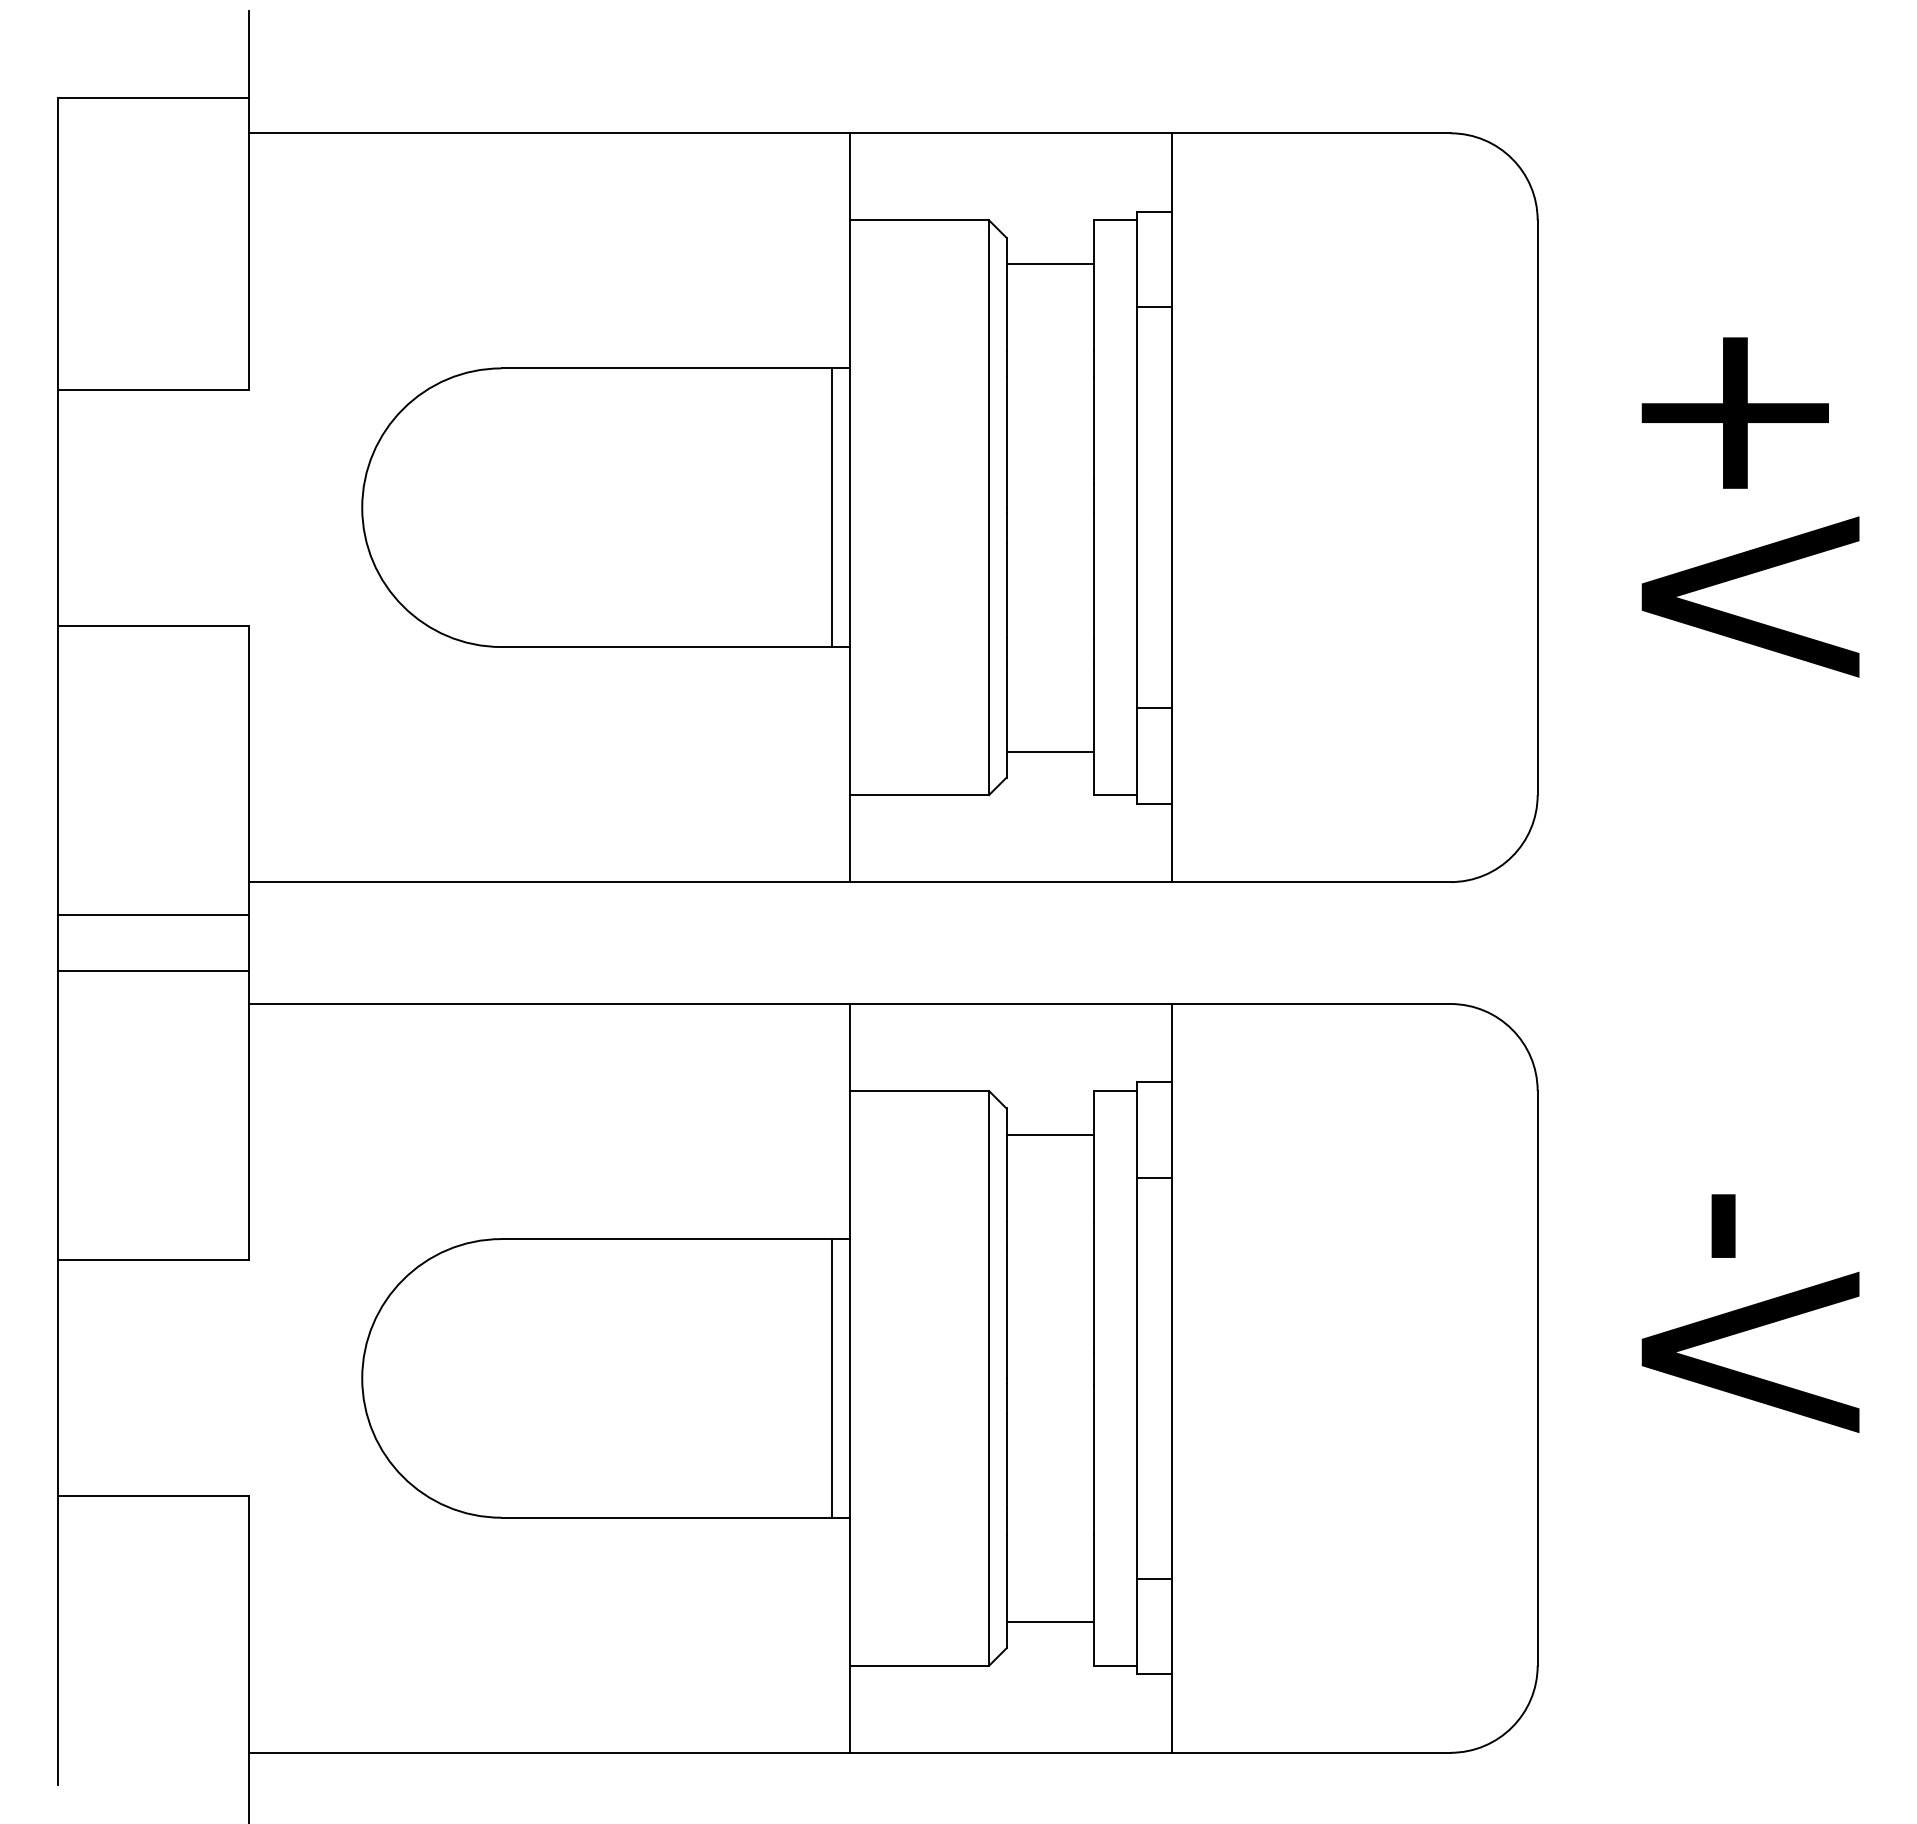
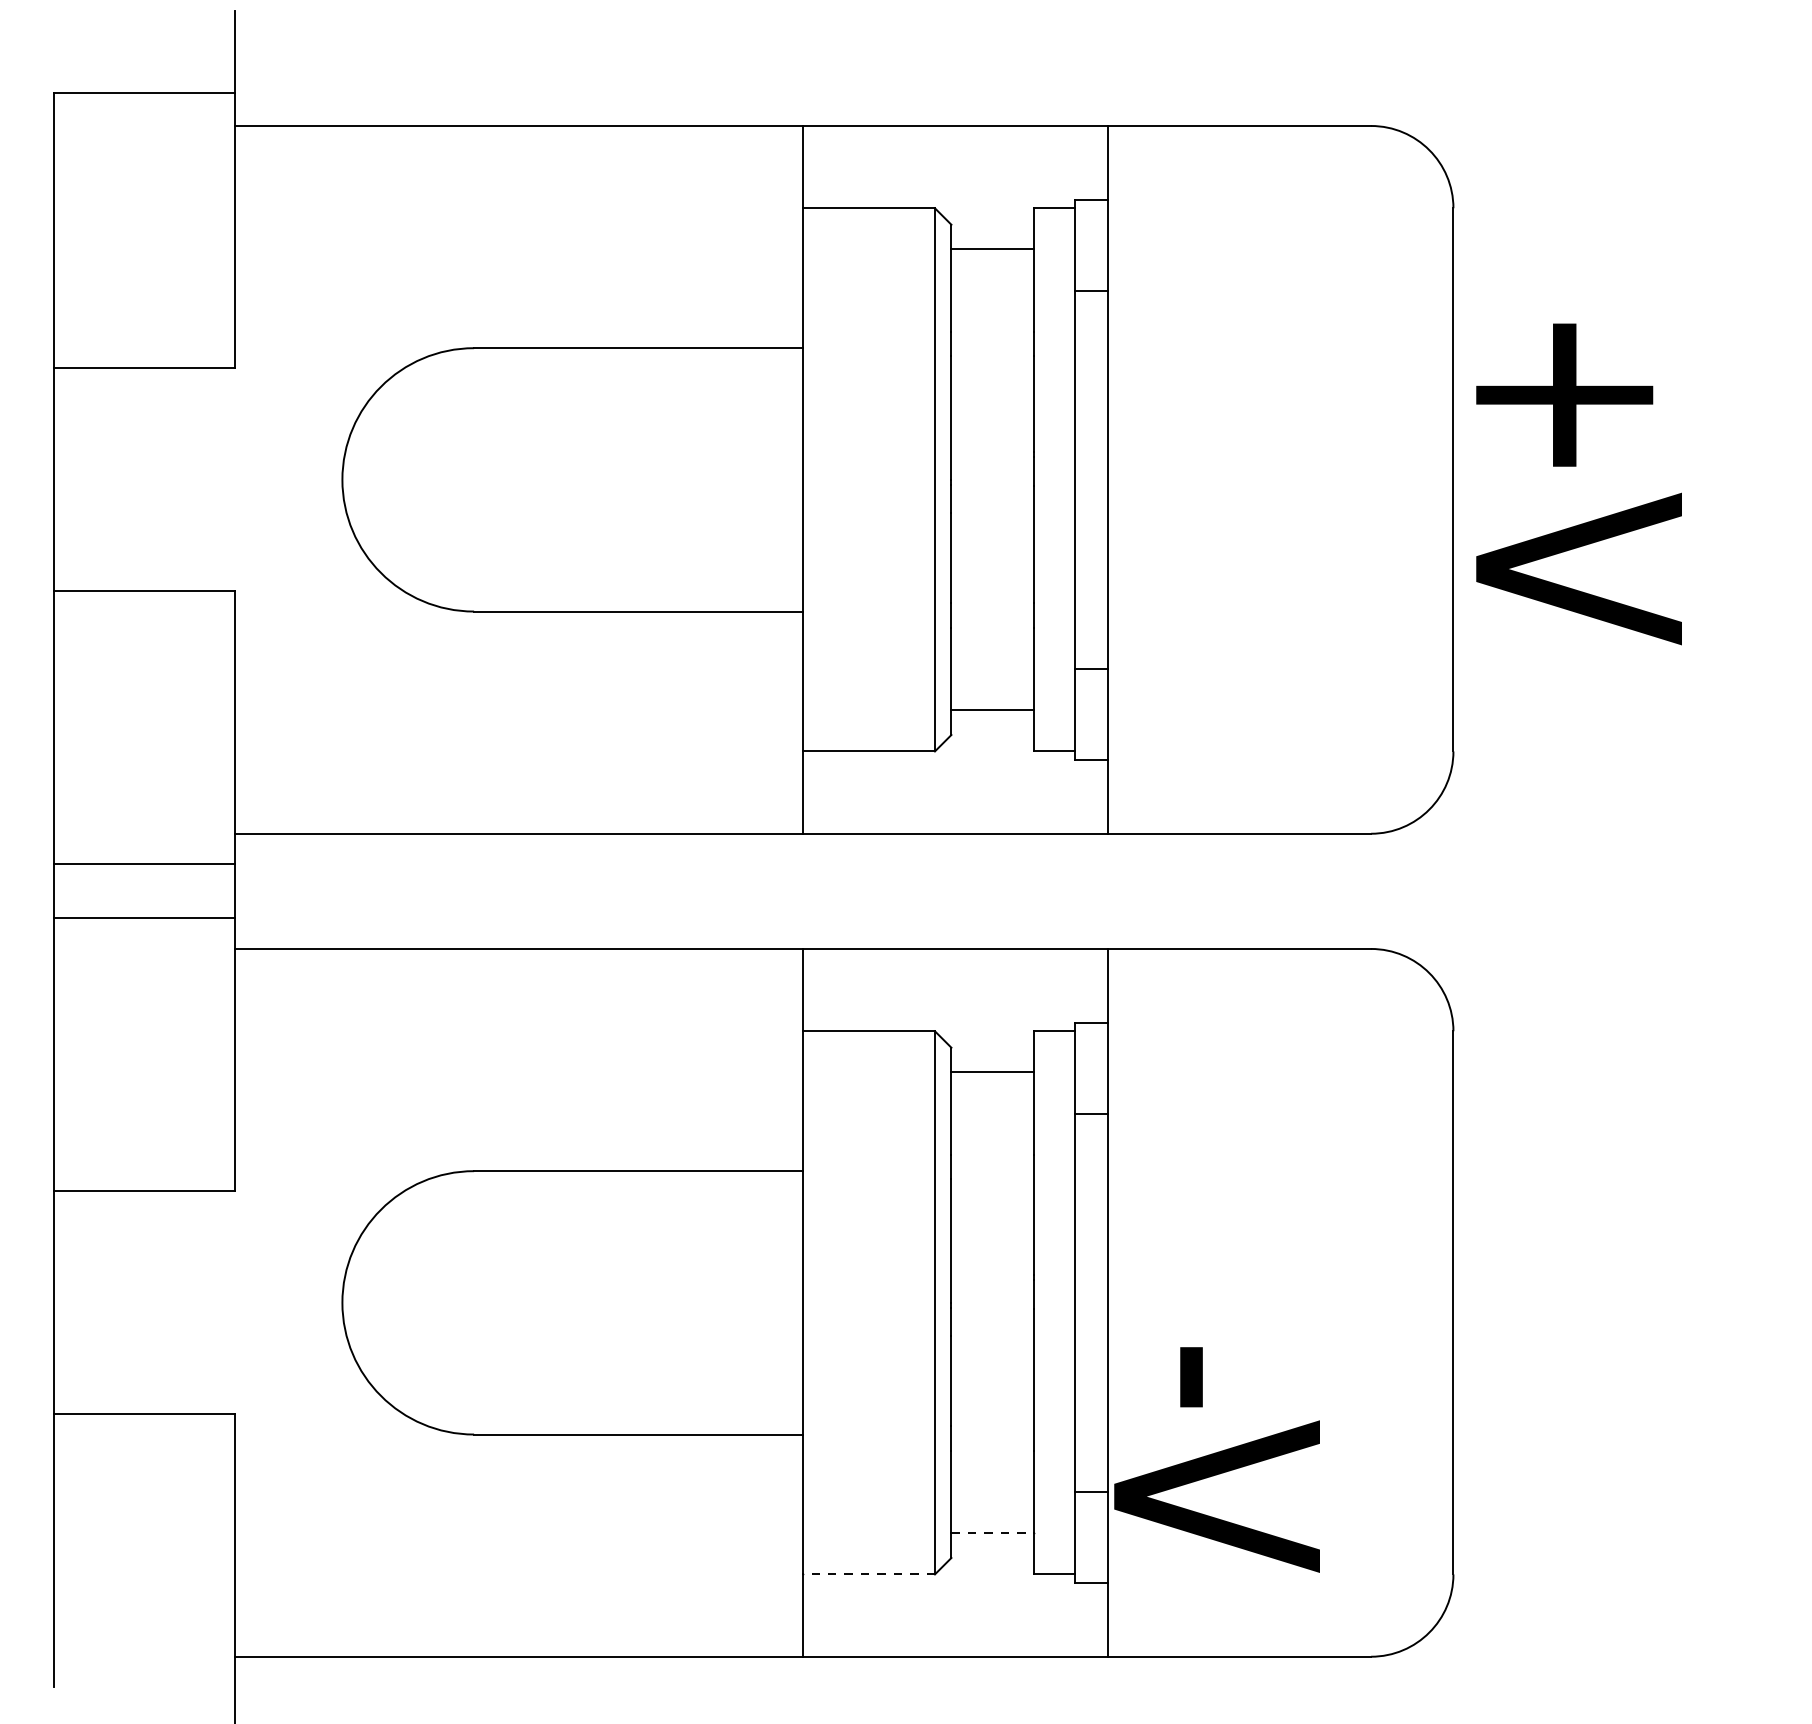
line: (832, 507) -> (786, 479), removed
text: (1750, 507) -> (1578, 484), moved
text: (1750, 1313) -> (1216, 1459), moved
line: (832, 1378) -> (786, 1302), removed
line: (1050, 1622) -> (992, 1533), solid -> dashed
line: (919, 1665) -> (869, 1574), solid -> dashed

